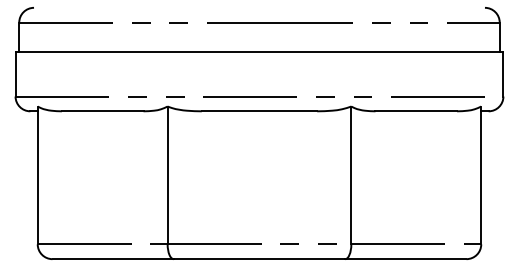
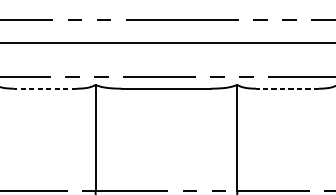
line: (102, 111) -> (45, 88), solid -> dashed
line: (416, 111) -> (287, 88), solid -> dashed

